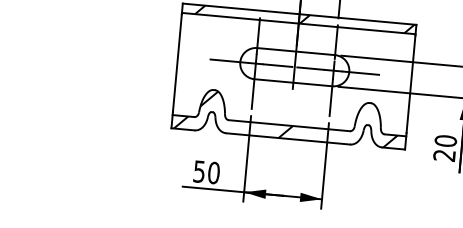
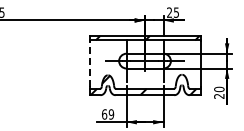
line: (177, 61) -> (89, 63), solid -> dashed
text: (205, 172) -> (107, 114), 50 -> 69

